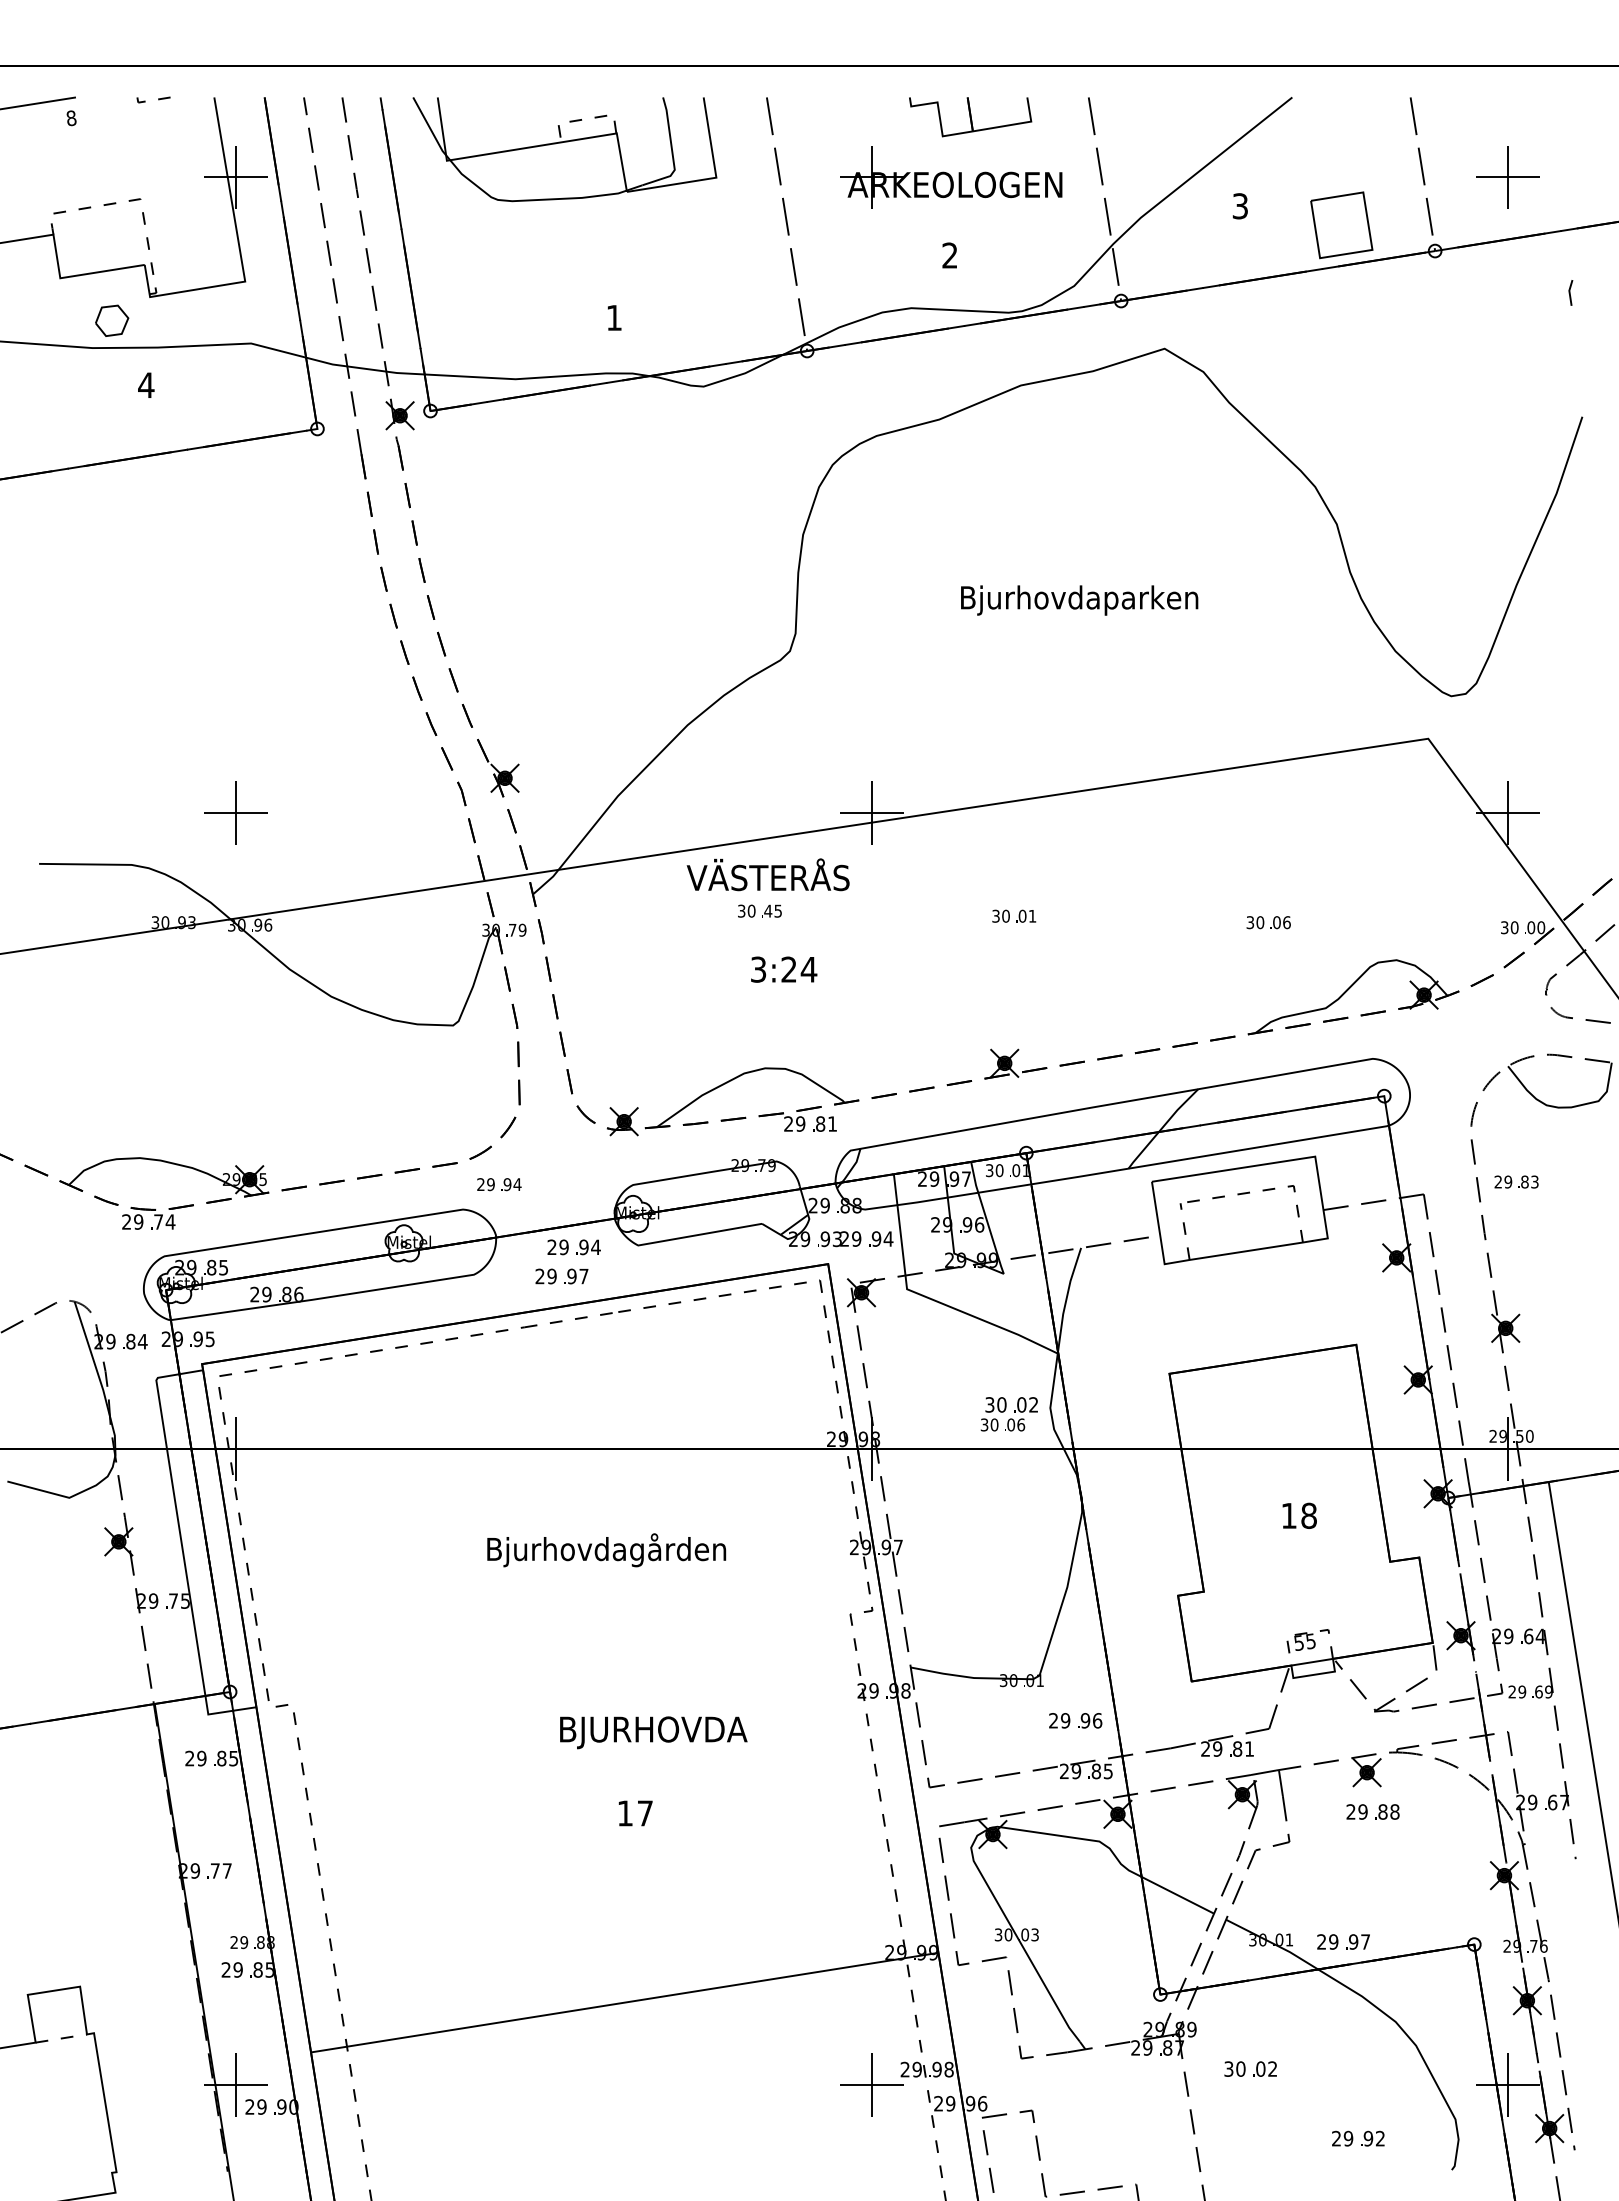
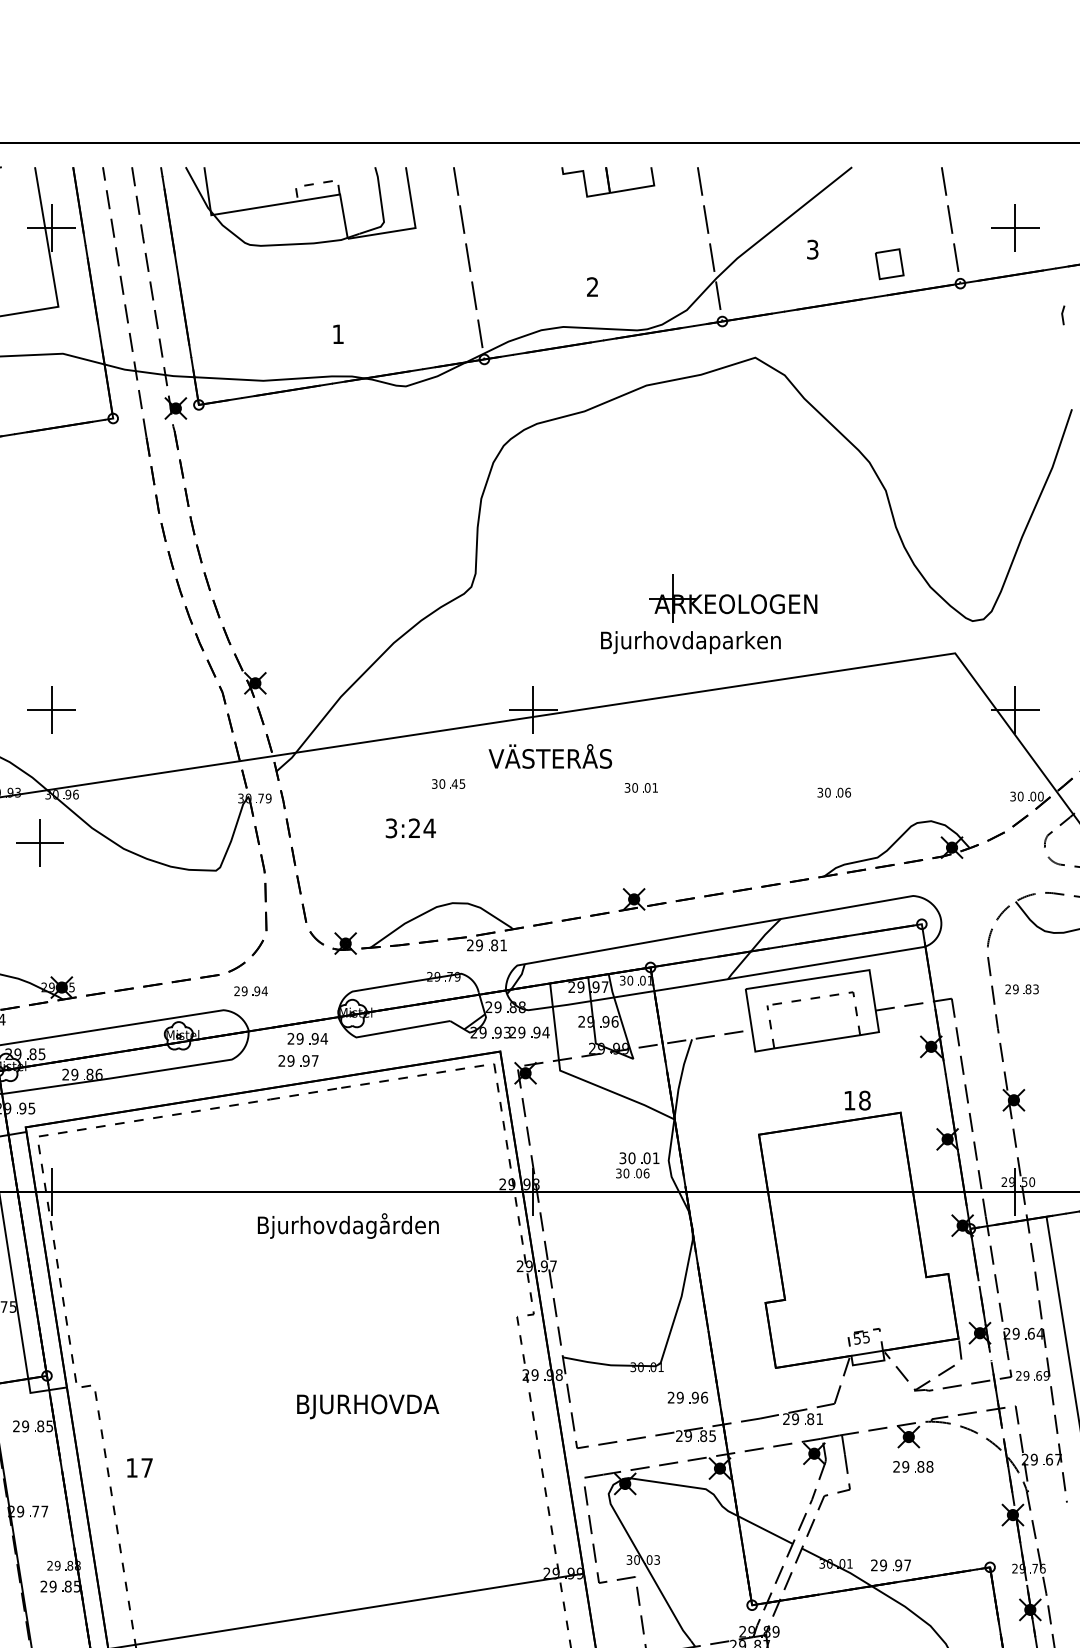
part: (951, 177) -> (733, 598), moved
part: (1341, 225) -> (889, 264), size x0.6
text: (1079, 600) -> (690, 642), moved
text: (767, 874) -> (549, 756), moved
text: (784, 969) -> (411, 828), moved
part: (220, 988) -> (39, 842), added
text: (1033, 1404) -> (655, 1157), 02 -> 01
text: (1299, 1515) -> (857, 1100), moved
text: (606, 1550) -> (348, 1226), moved
text: (635, 1813) -> (139, 1467), moved

